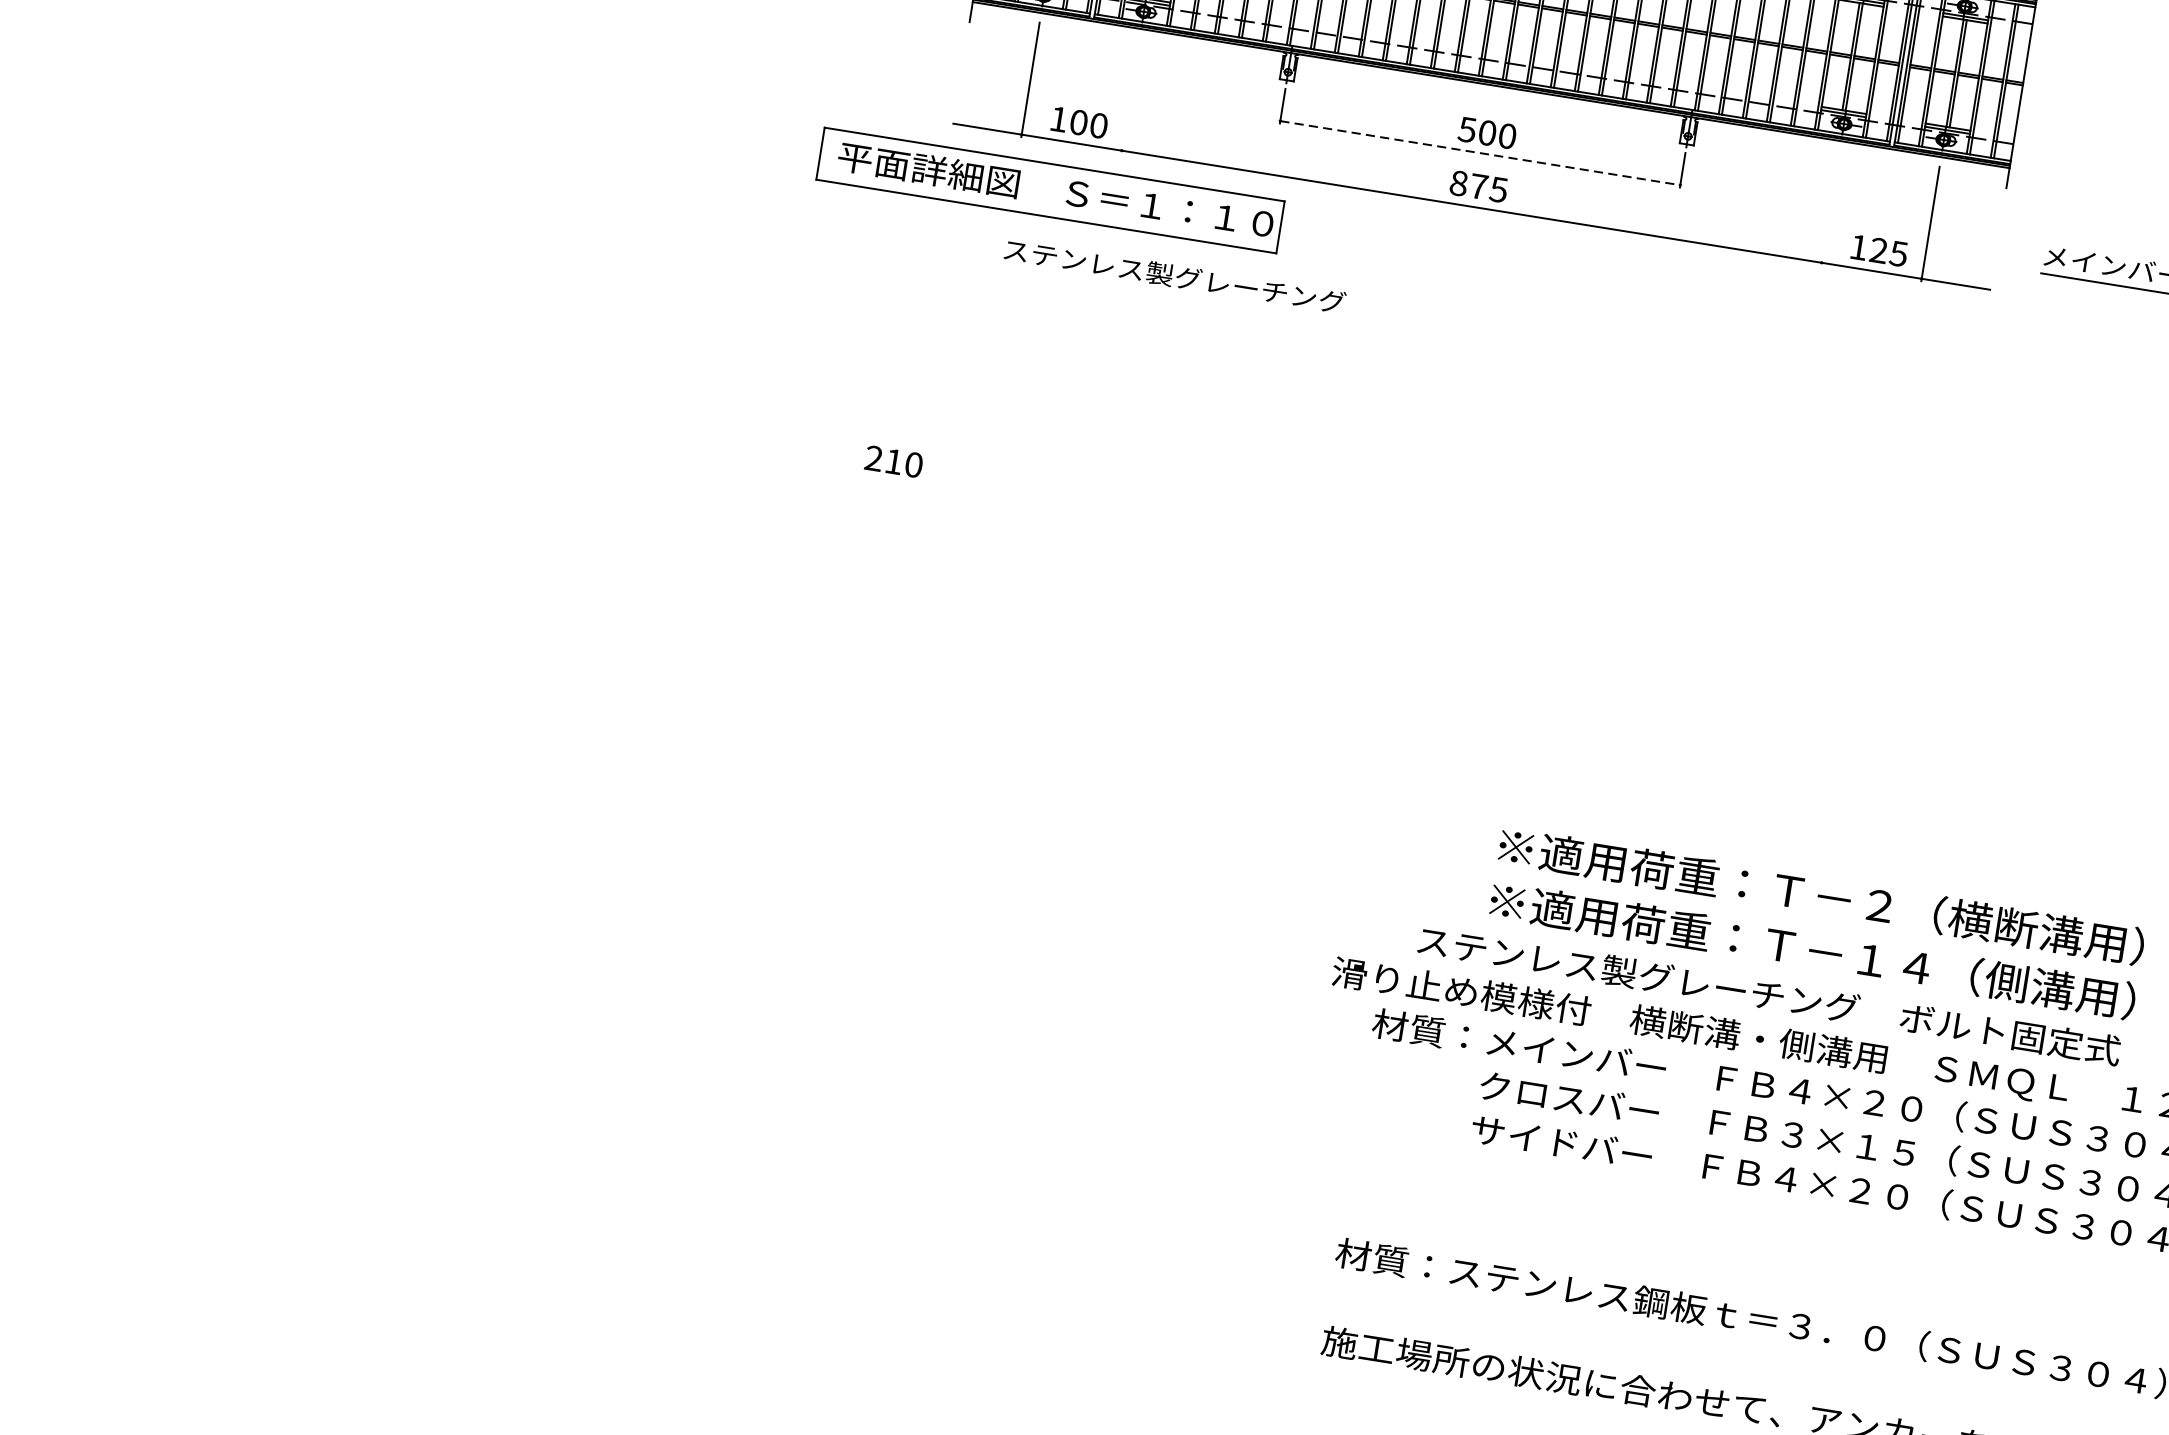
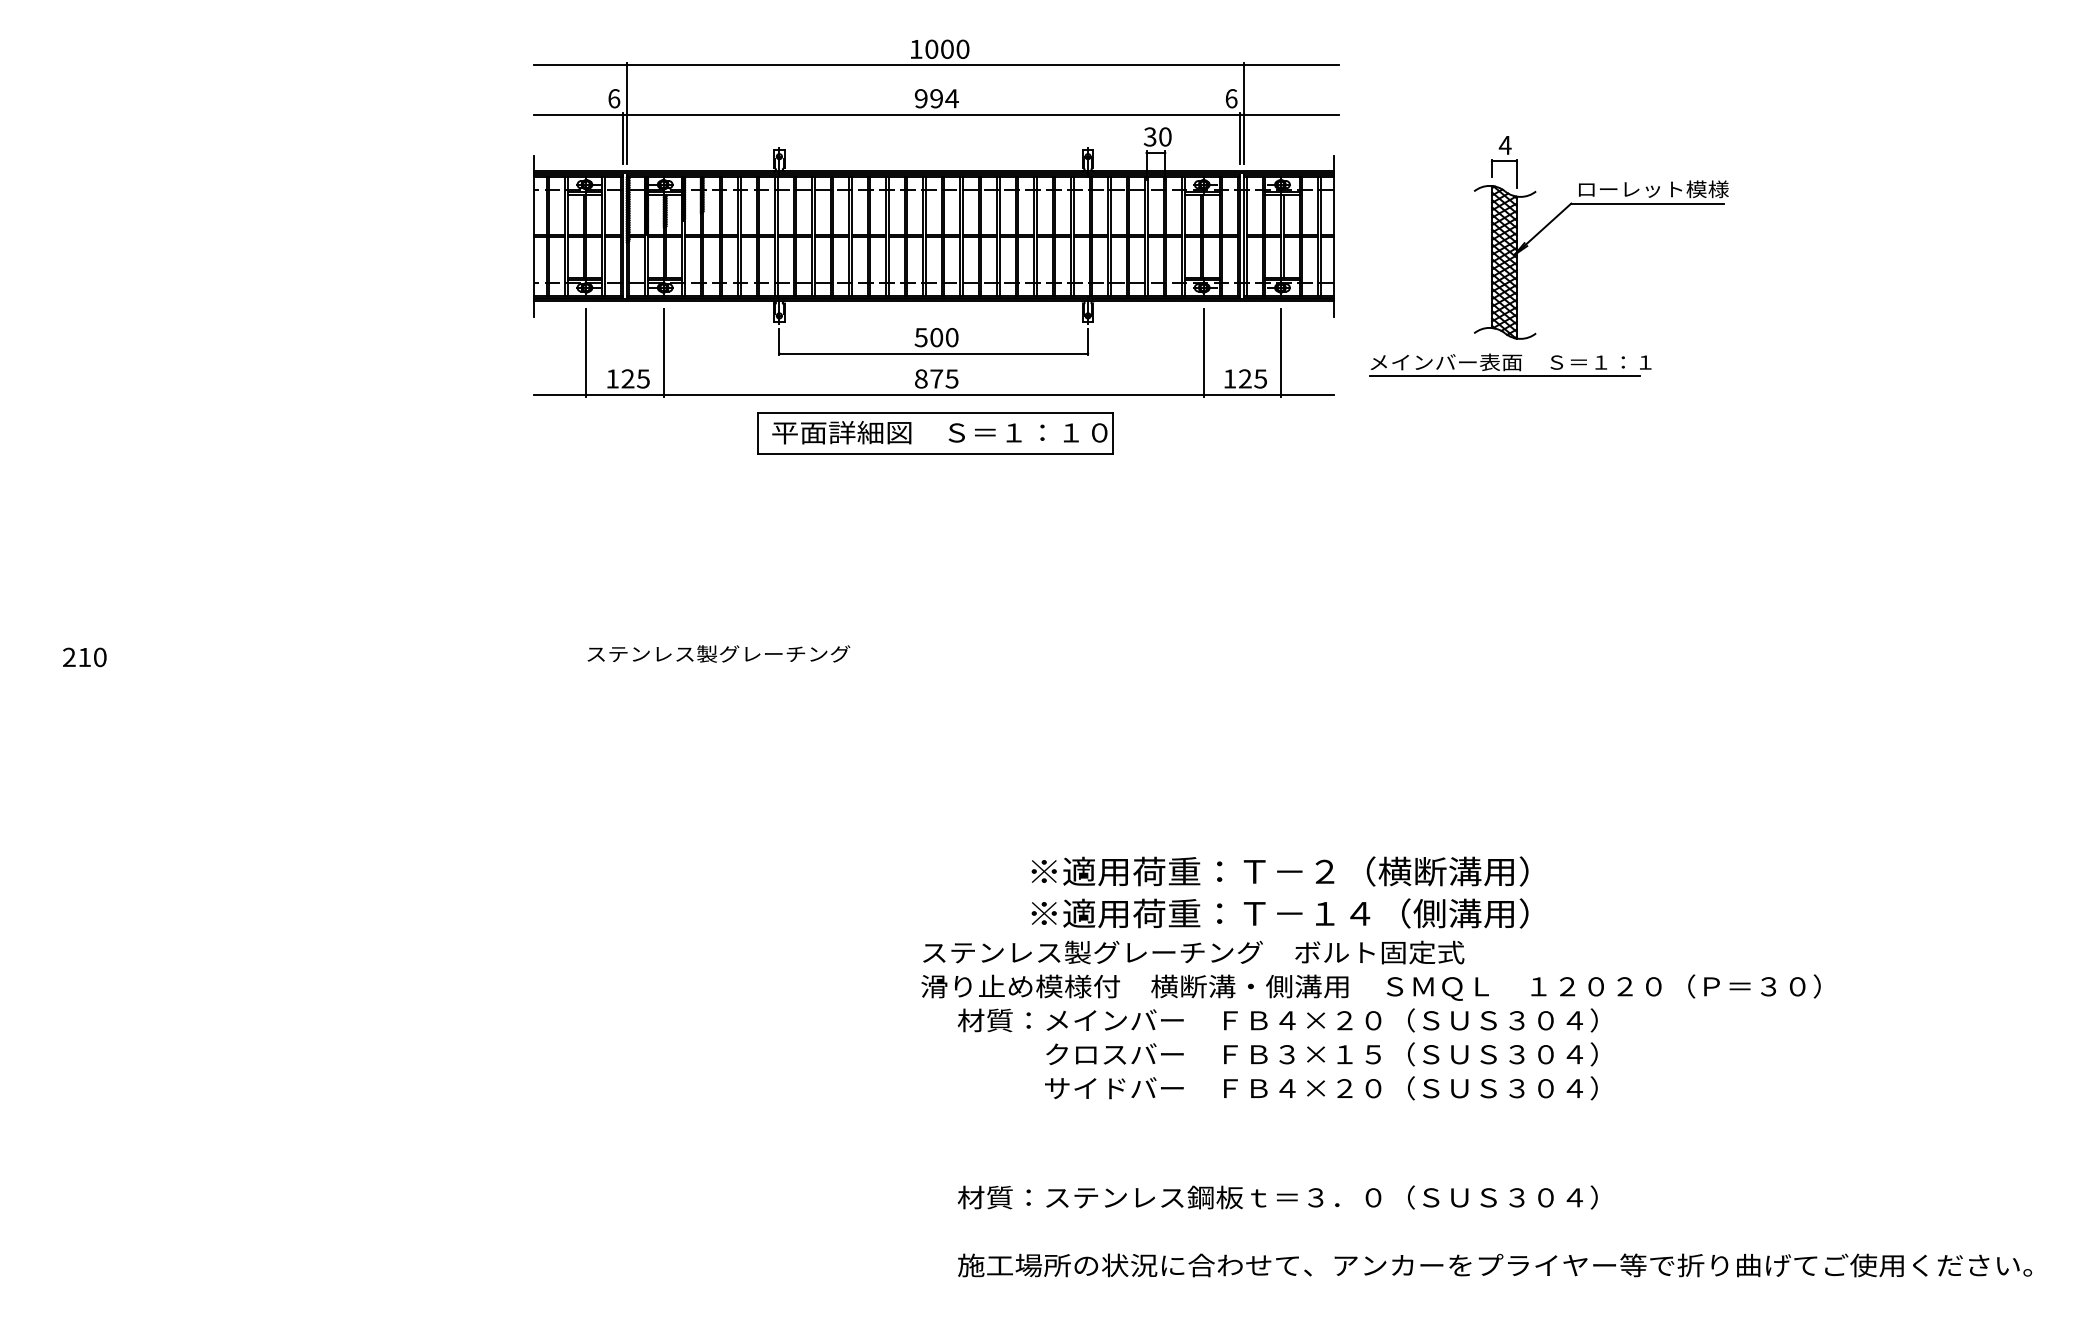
line: (1130, 95) -> (663, 352), added
text: (1088, 123) -> (635, 378), 100 -> 125
line: (1481, 153) -> (934, 353), dashed -> solid
part: (1050, 190) -> (935, 433), moved
line: (1830, 207) -> (1203, 352), added
text: (1174, 275) -> (718, 653), moved
text: (893, 461) -> (84, 657), moved
text: (1769, 995) -> (1193, 952), moved

